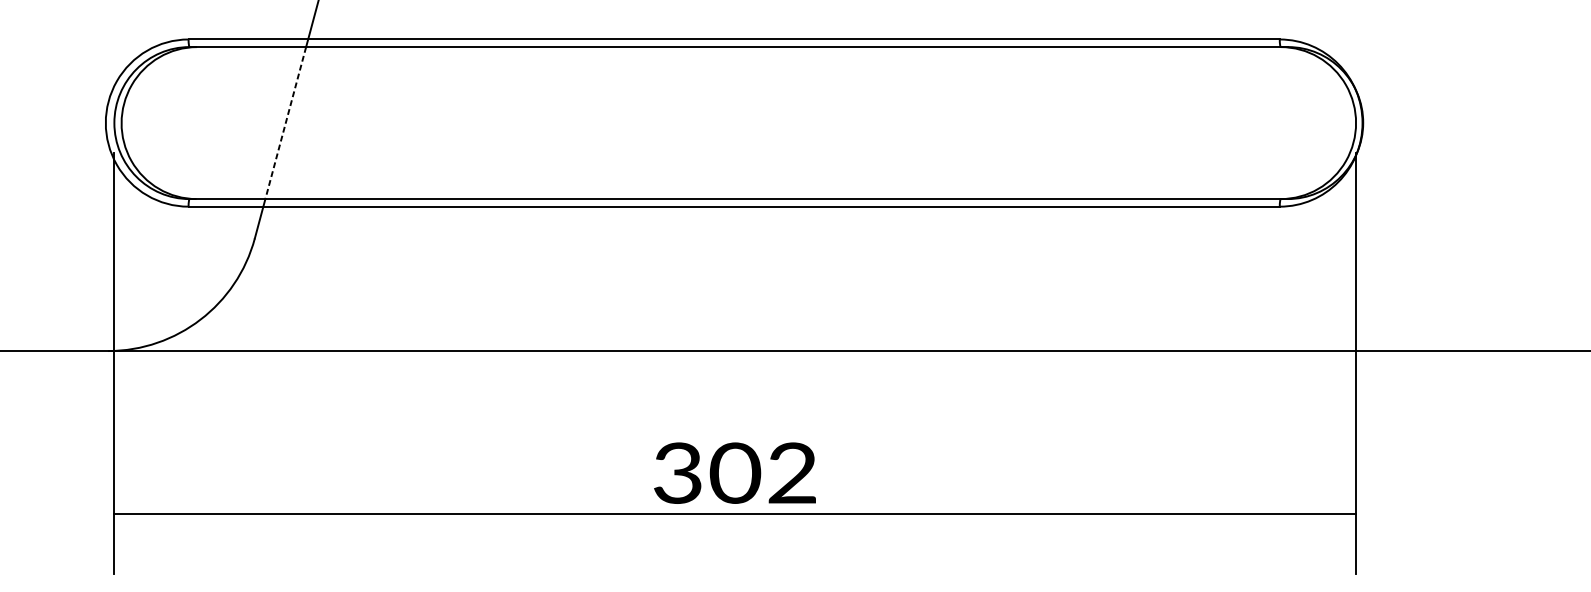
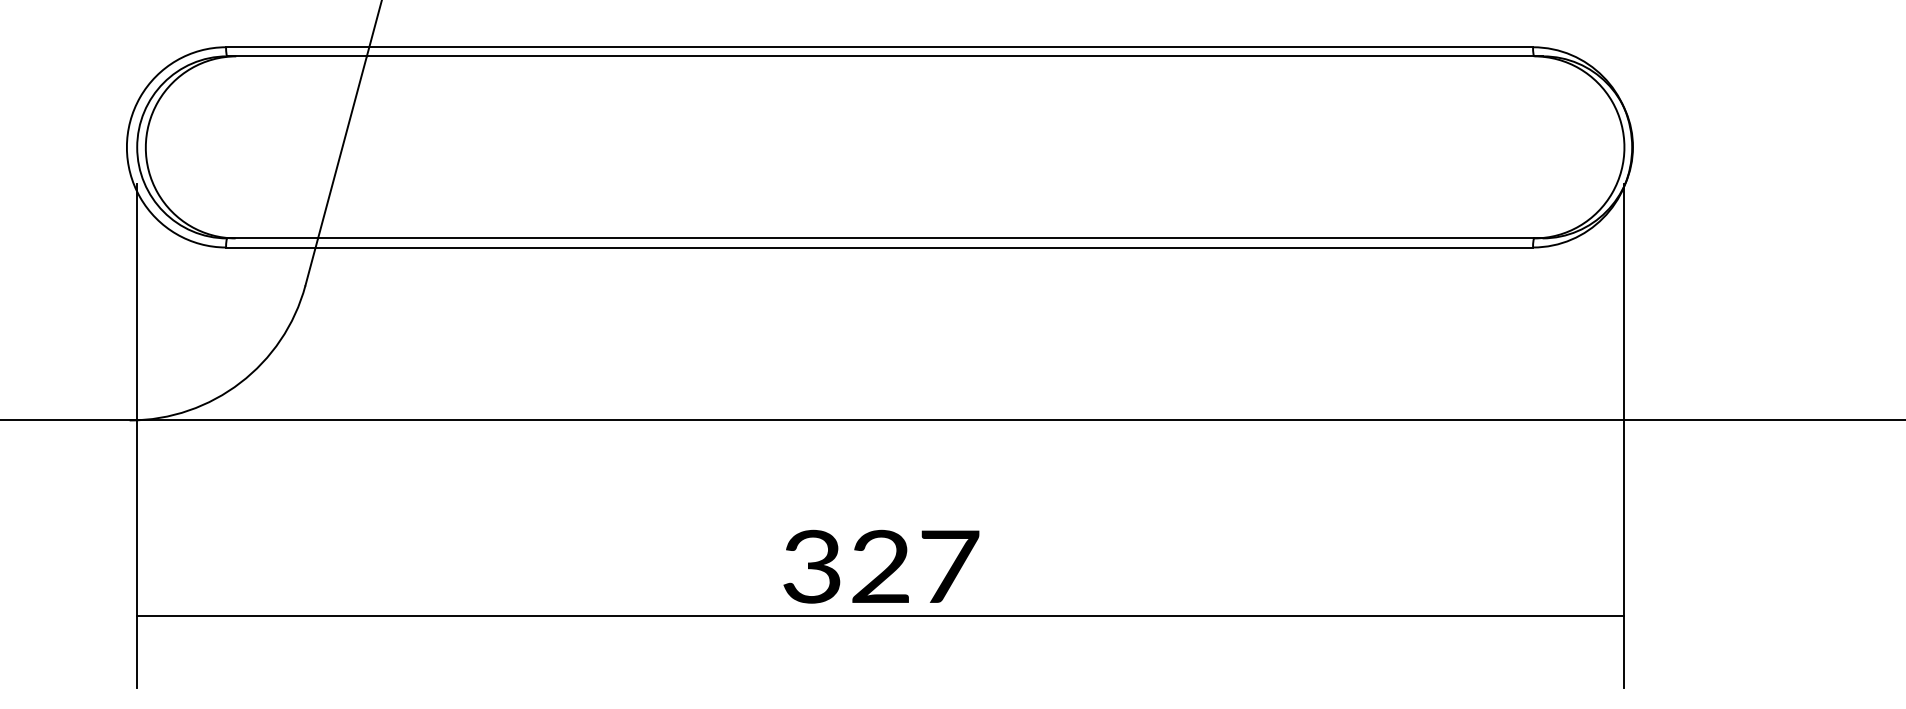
line: (285, 123) -> (342, 147), dashed -> solid
text: (763, 472) -> (914, 566), 302 -> 327

